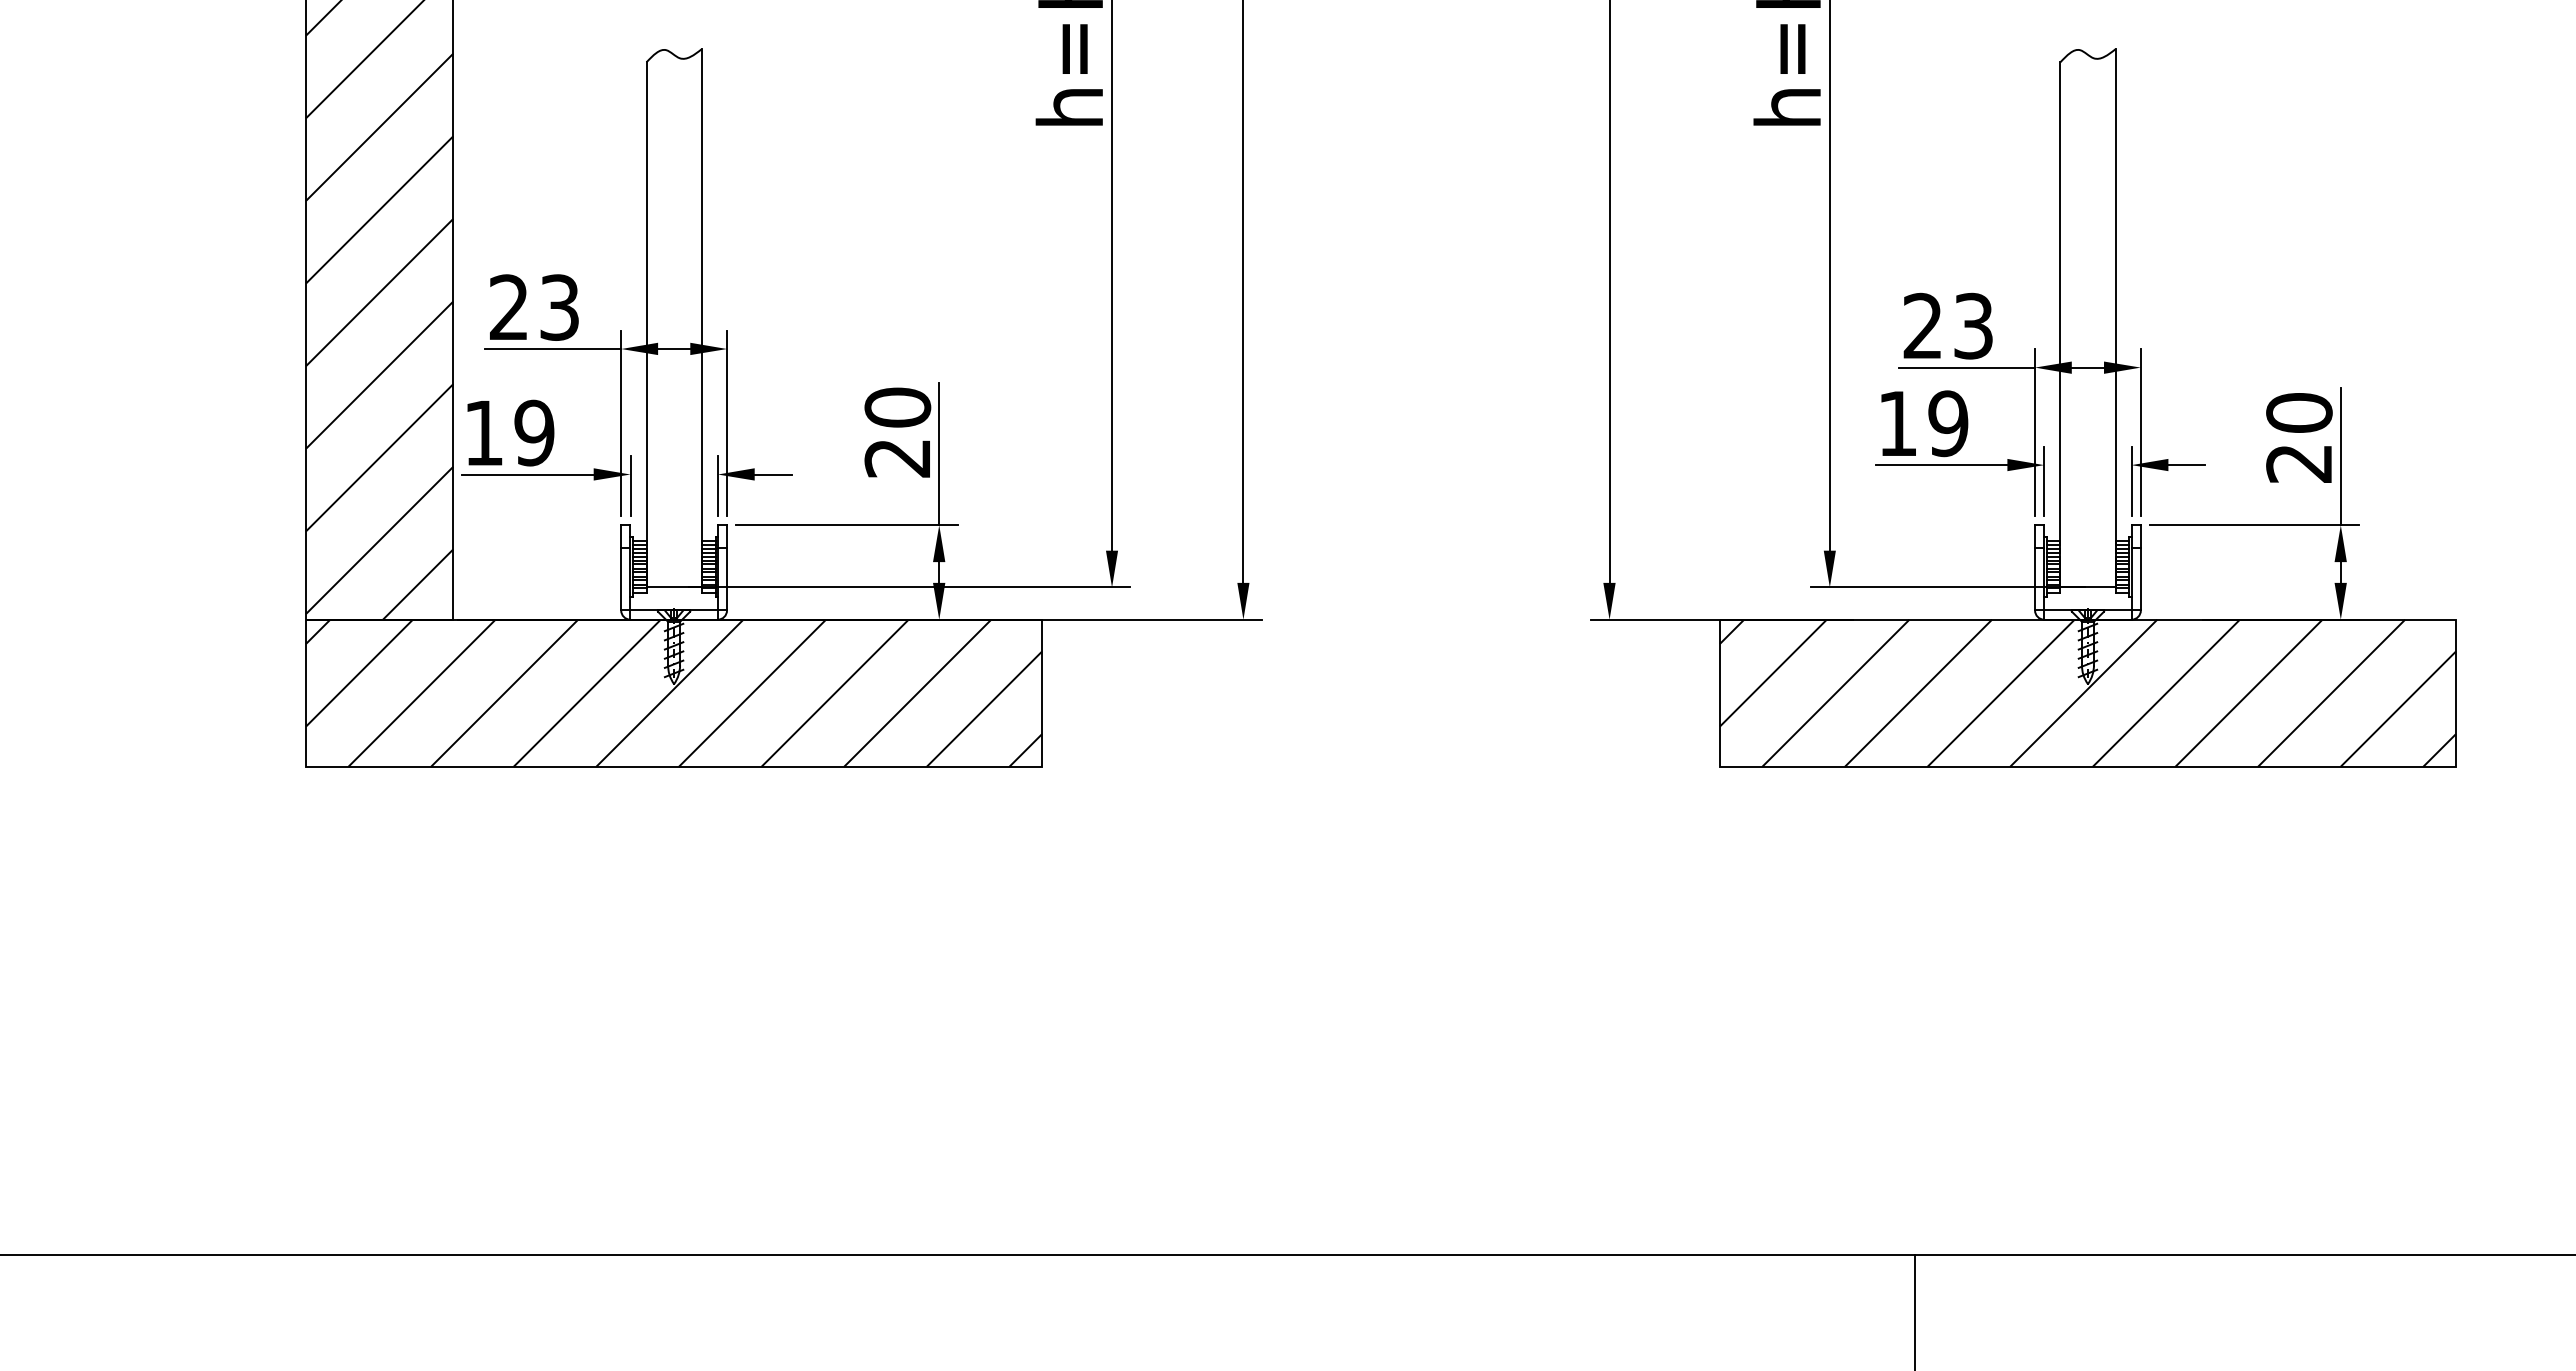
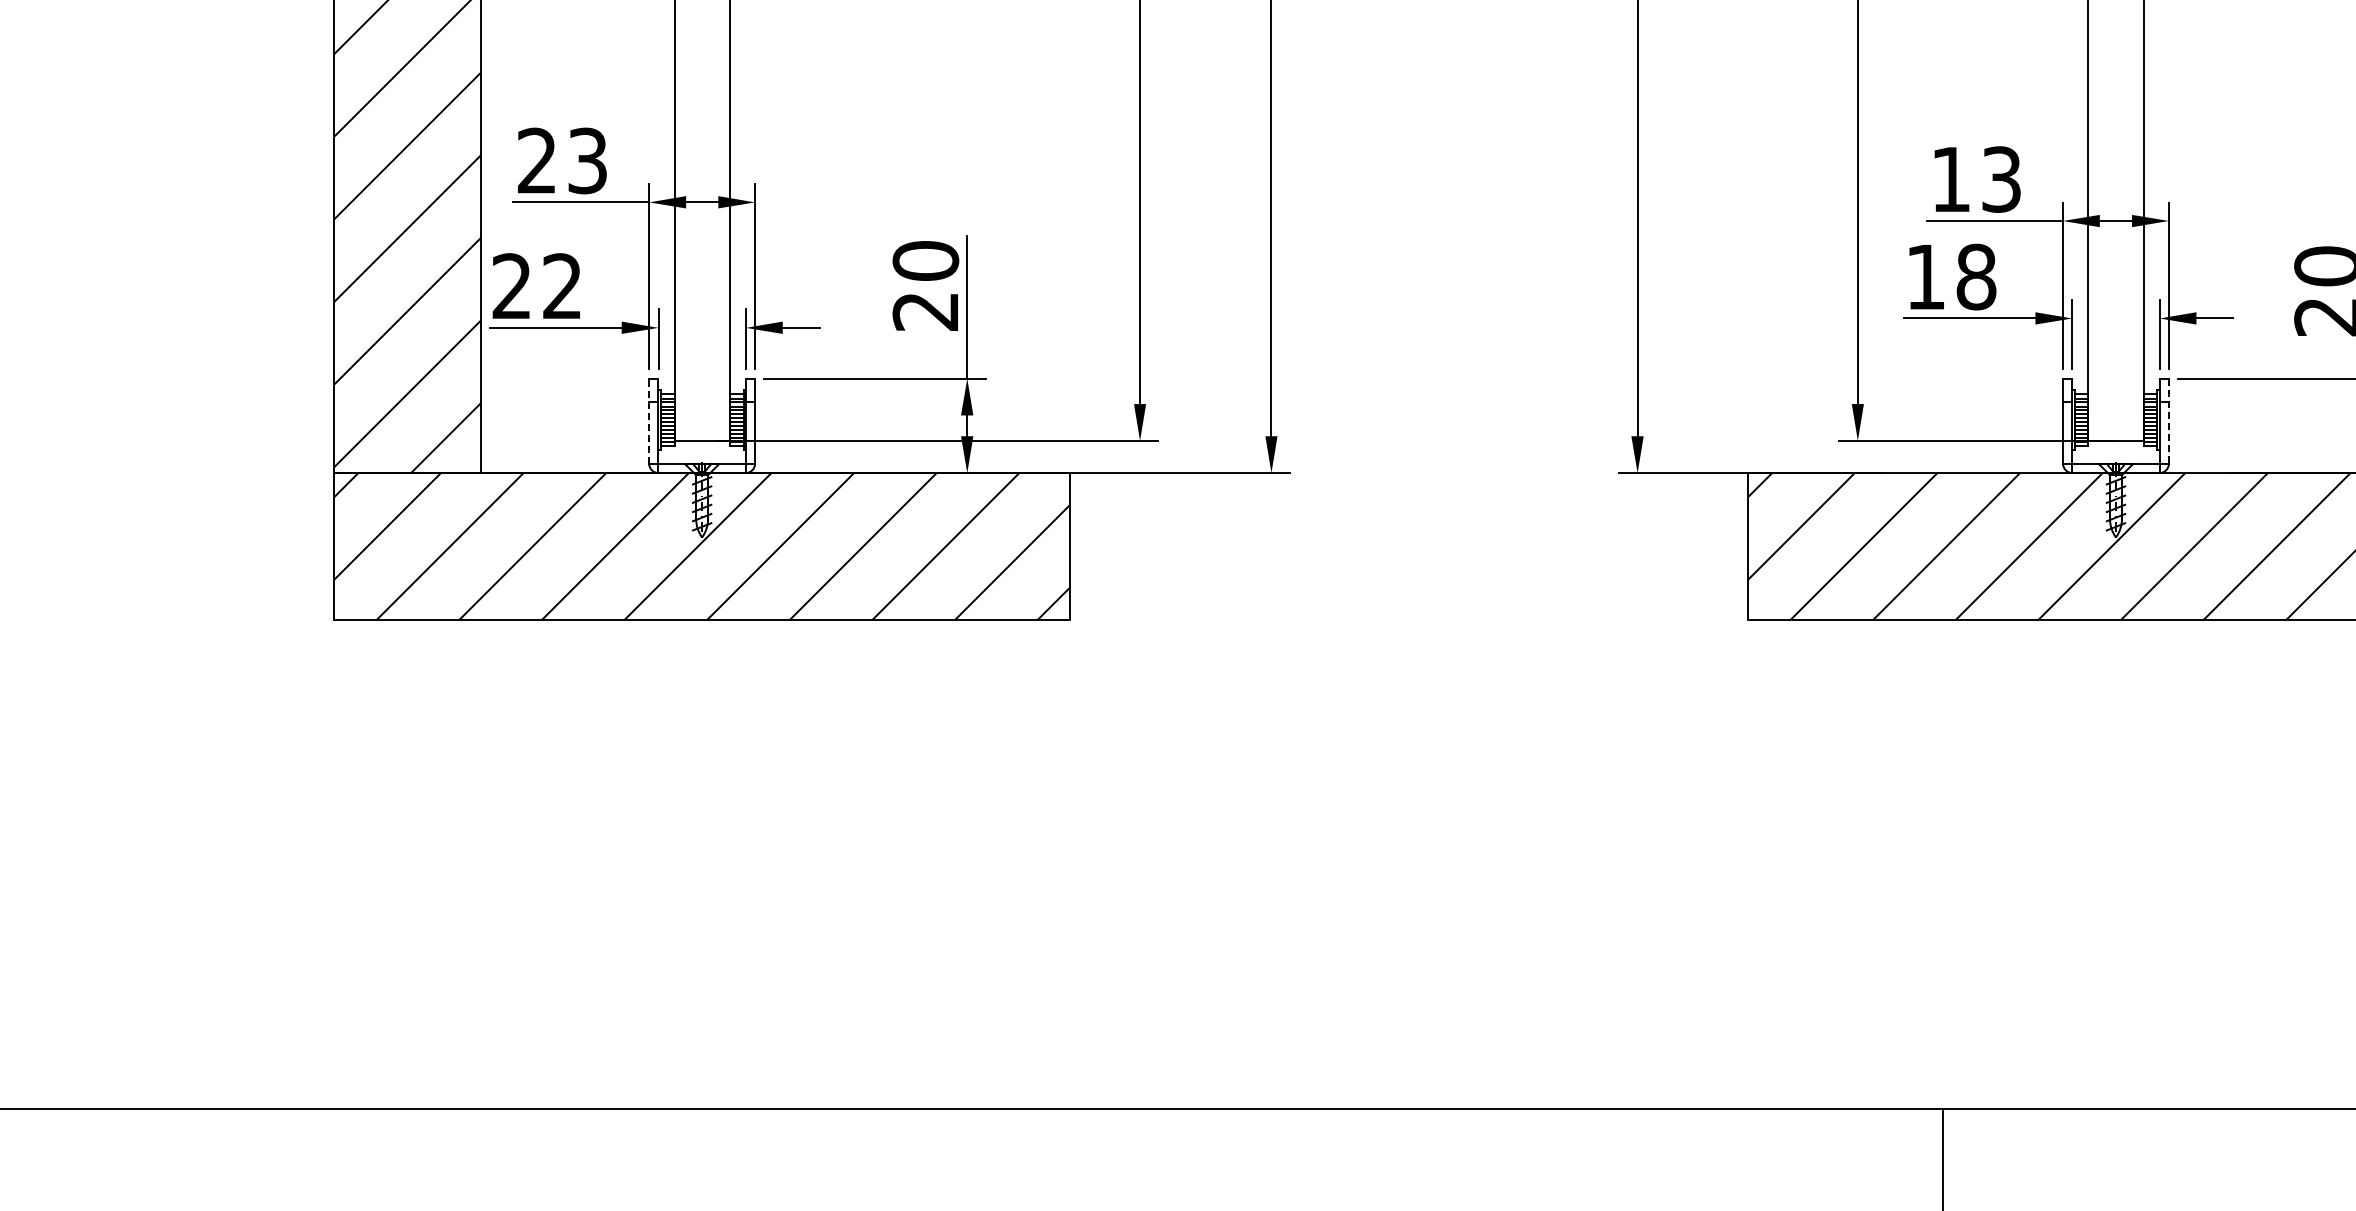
text: (1922, 325) -> (1950, 178), 23 -> 13
text: (1948, 423) -> (1976, 276), 19 -> 18
text: (509, 432) -> (537, 285), 19 -> 22
line: (621, 567) -> (649, 420), solid -> dashed
line: (2140, 567) -> (2168, 420), solid -> dashed

